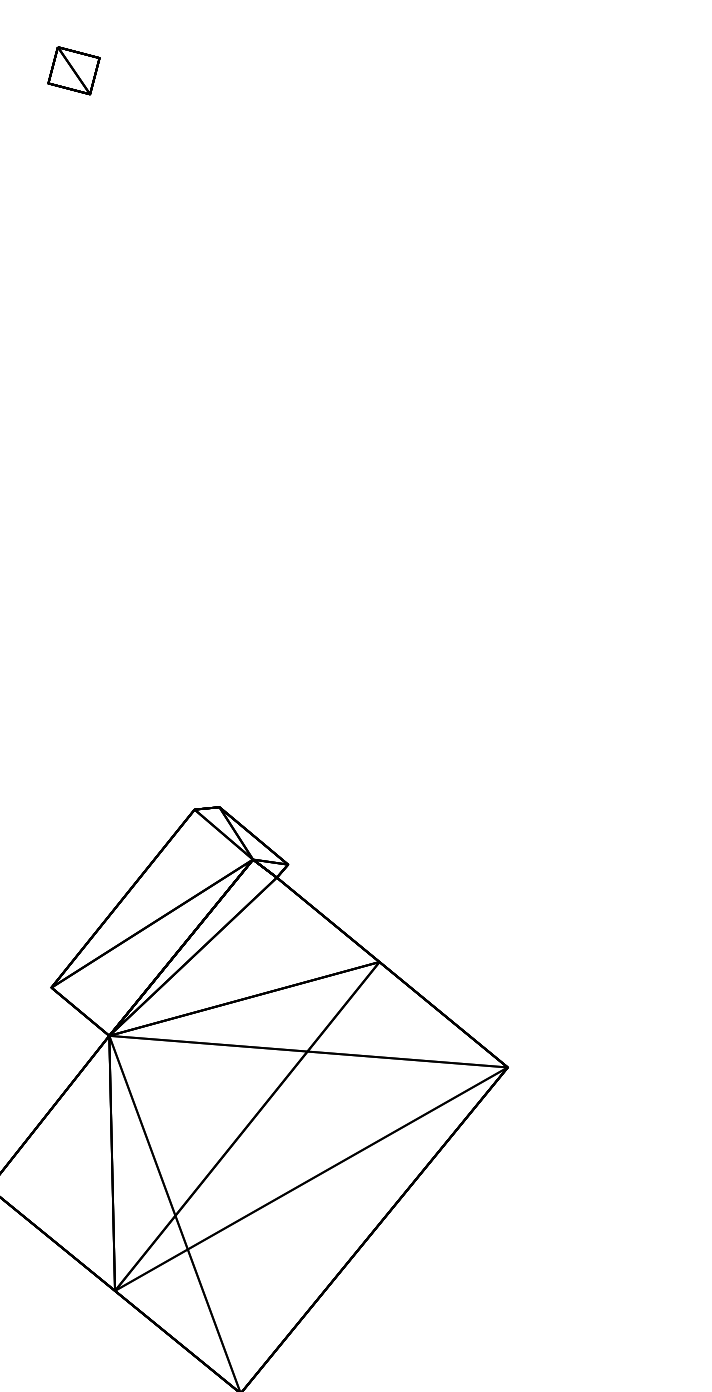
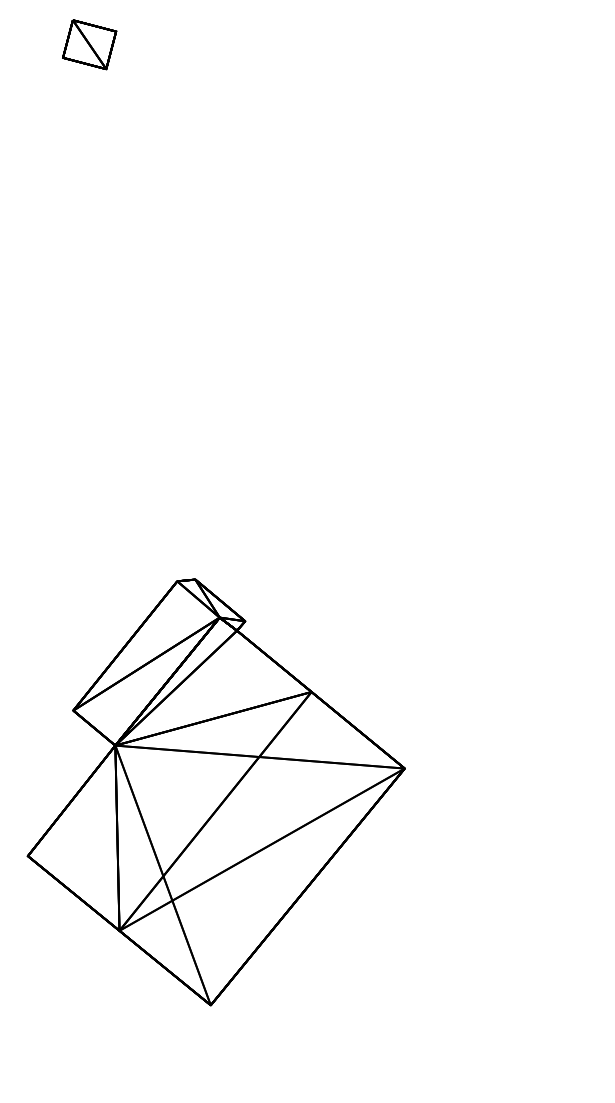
part: (73, 70) -> (89, 44), size x1.43

